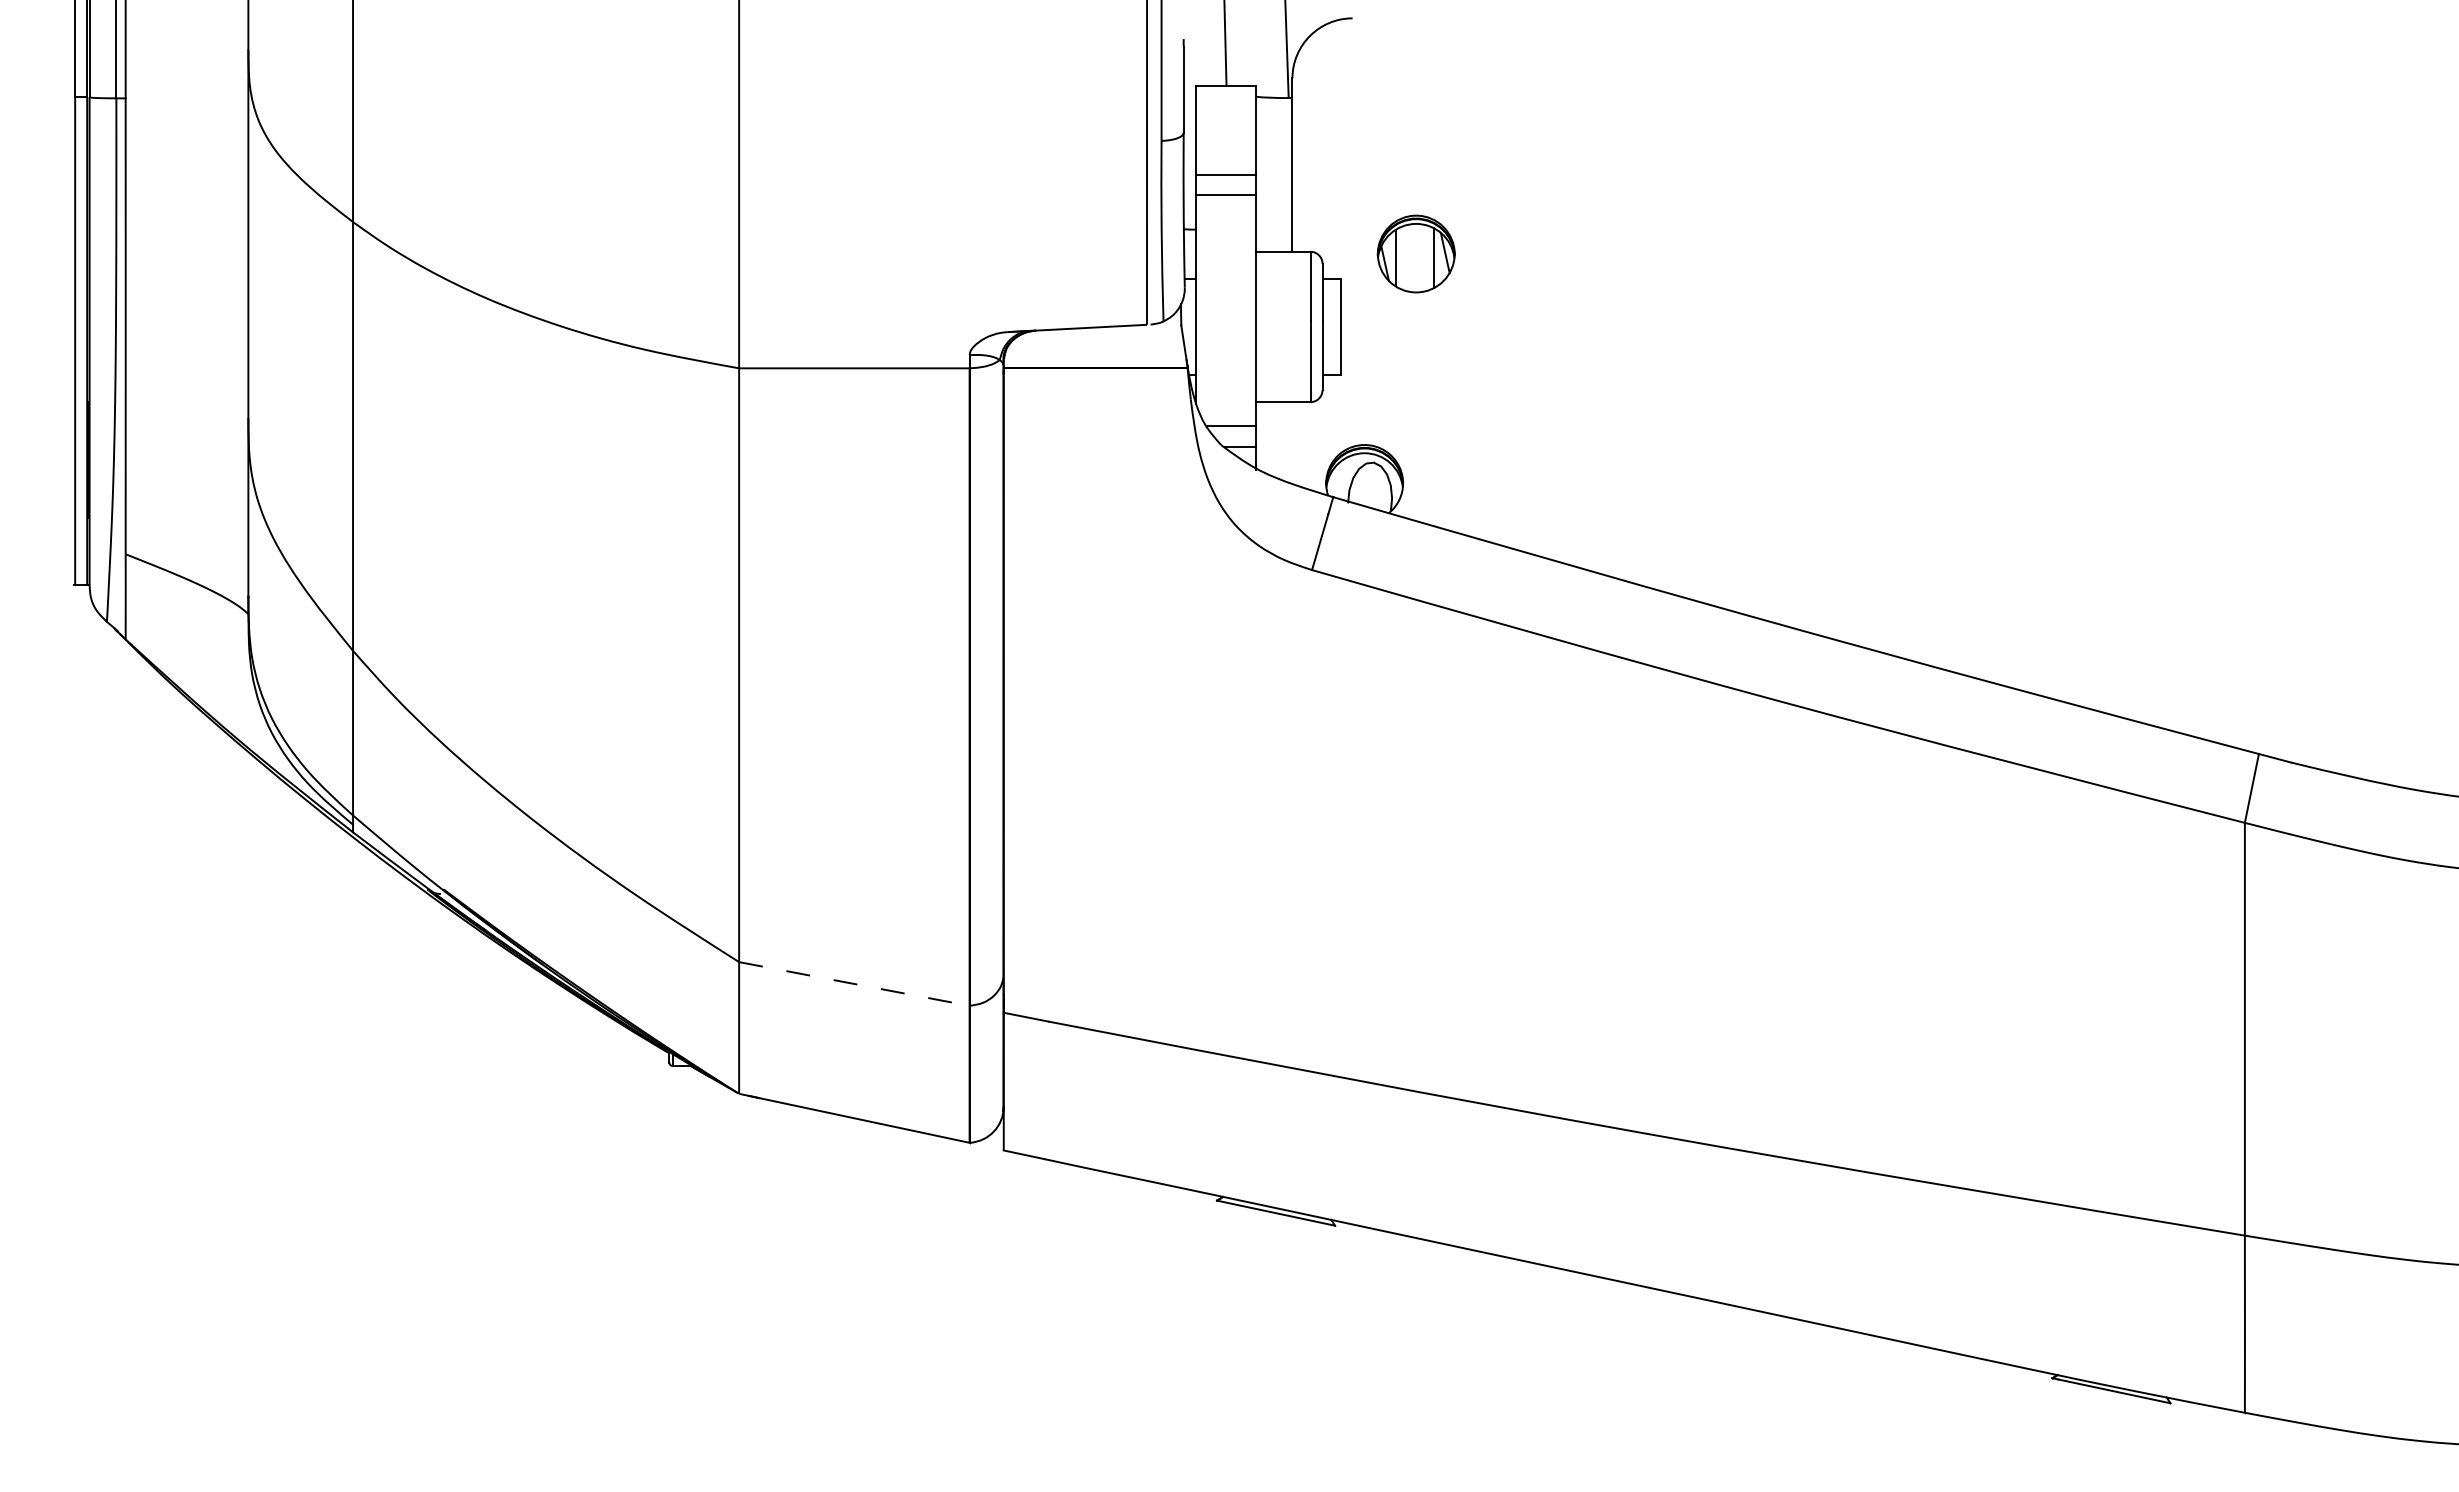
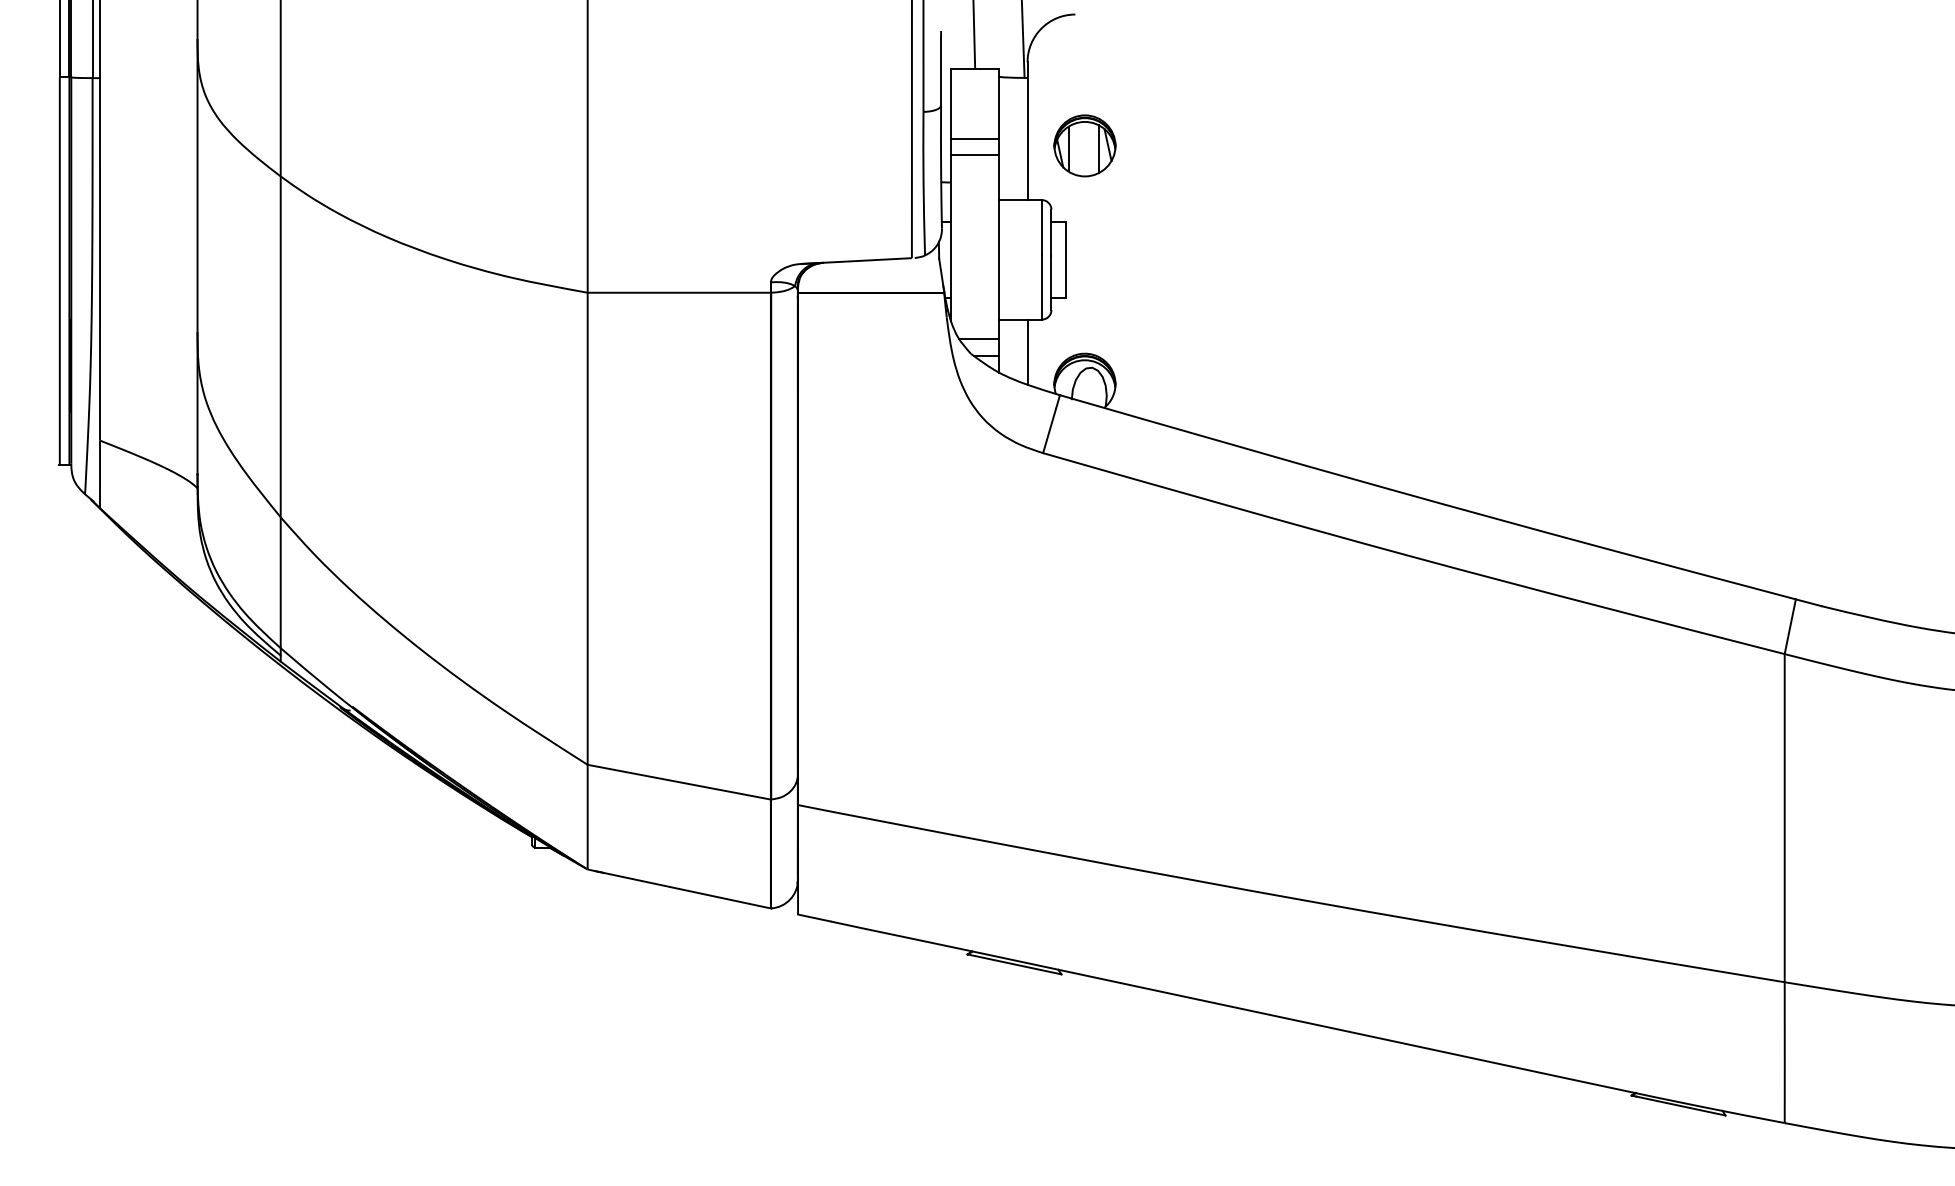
part: (1415, 253) -> (1084, 145), moved
line: (1292, 442) -> (1027, 351), added
line: (854, 984) -> (679, 782), dashed -> solid

